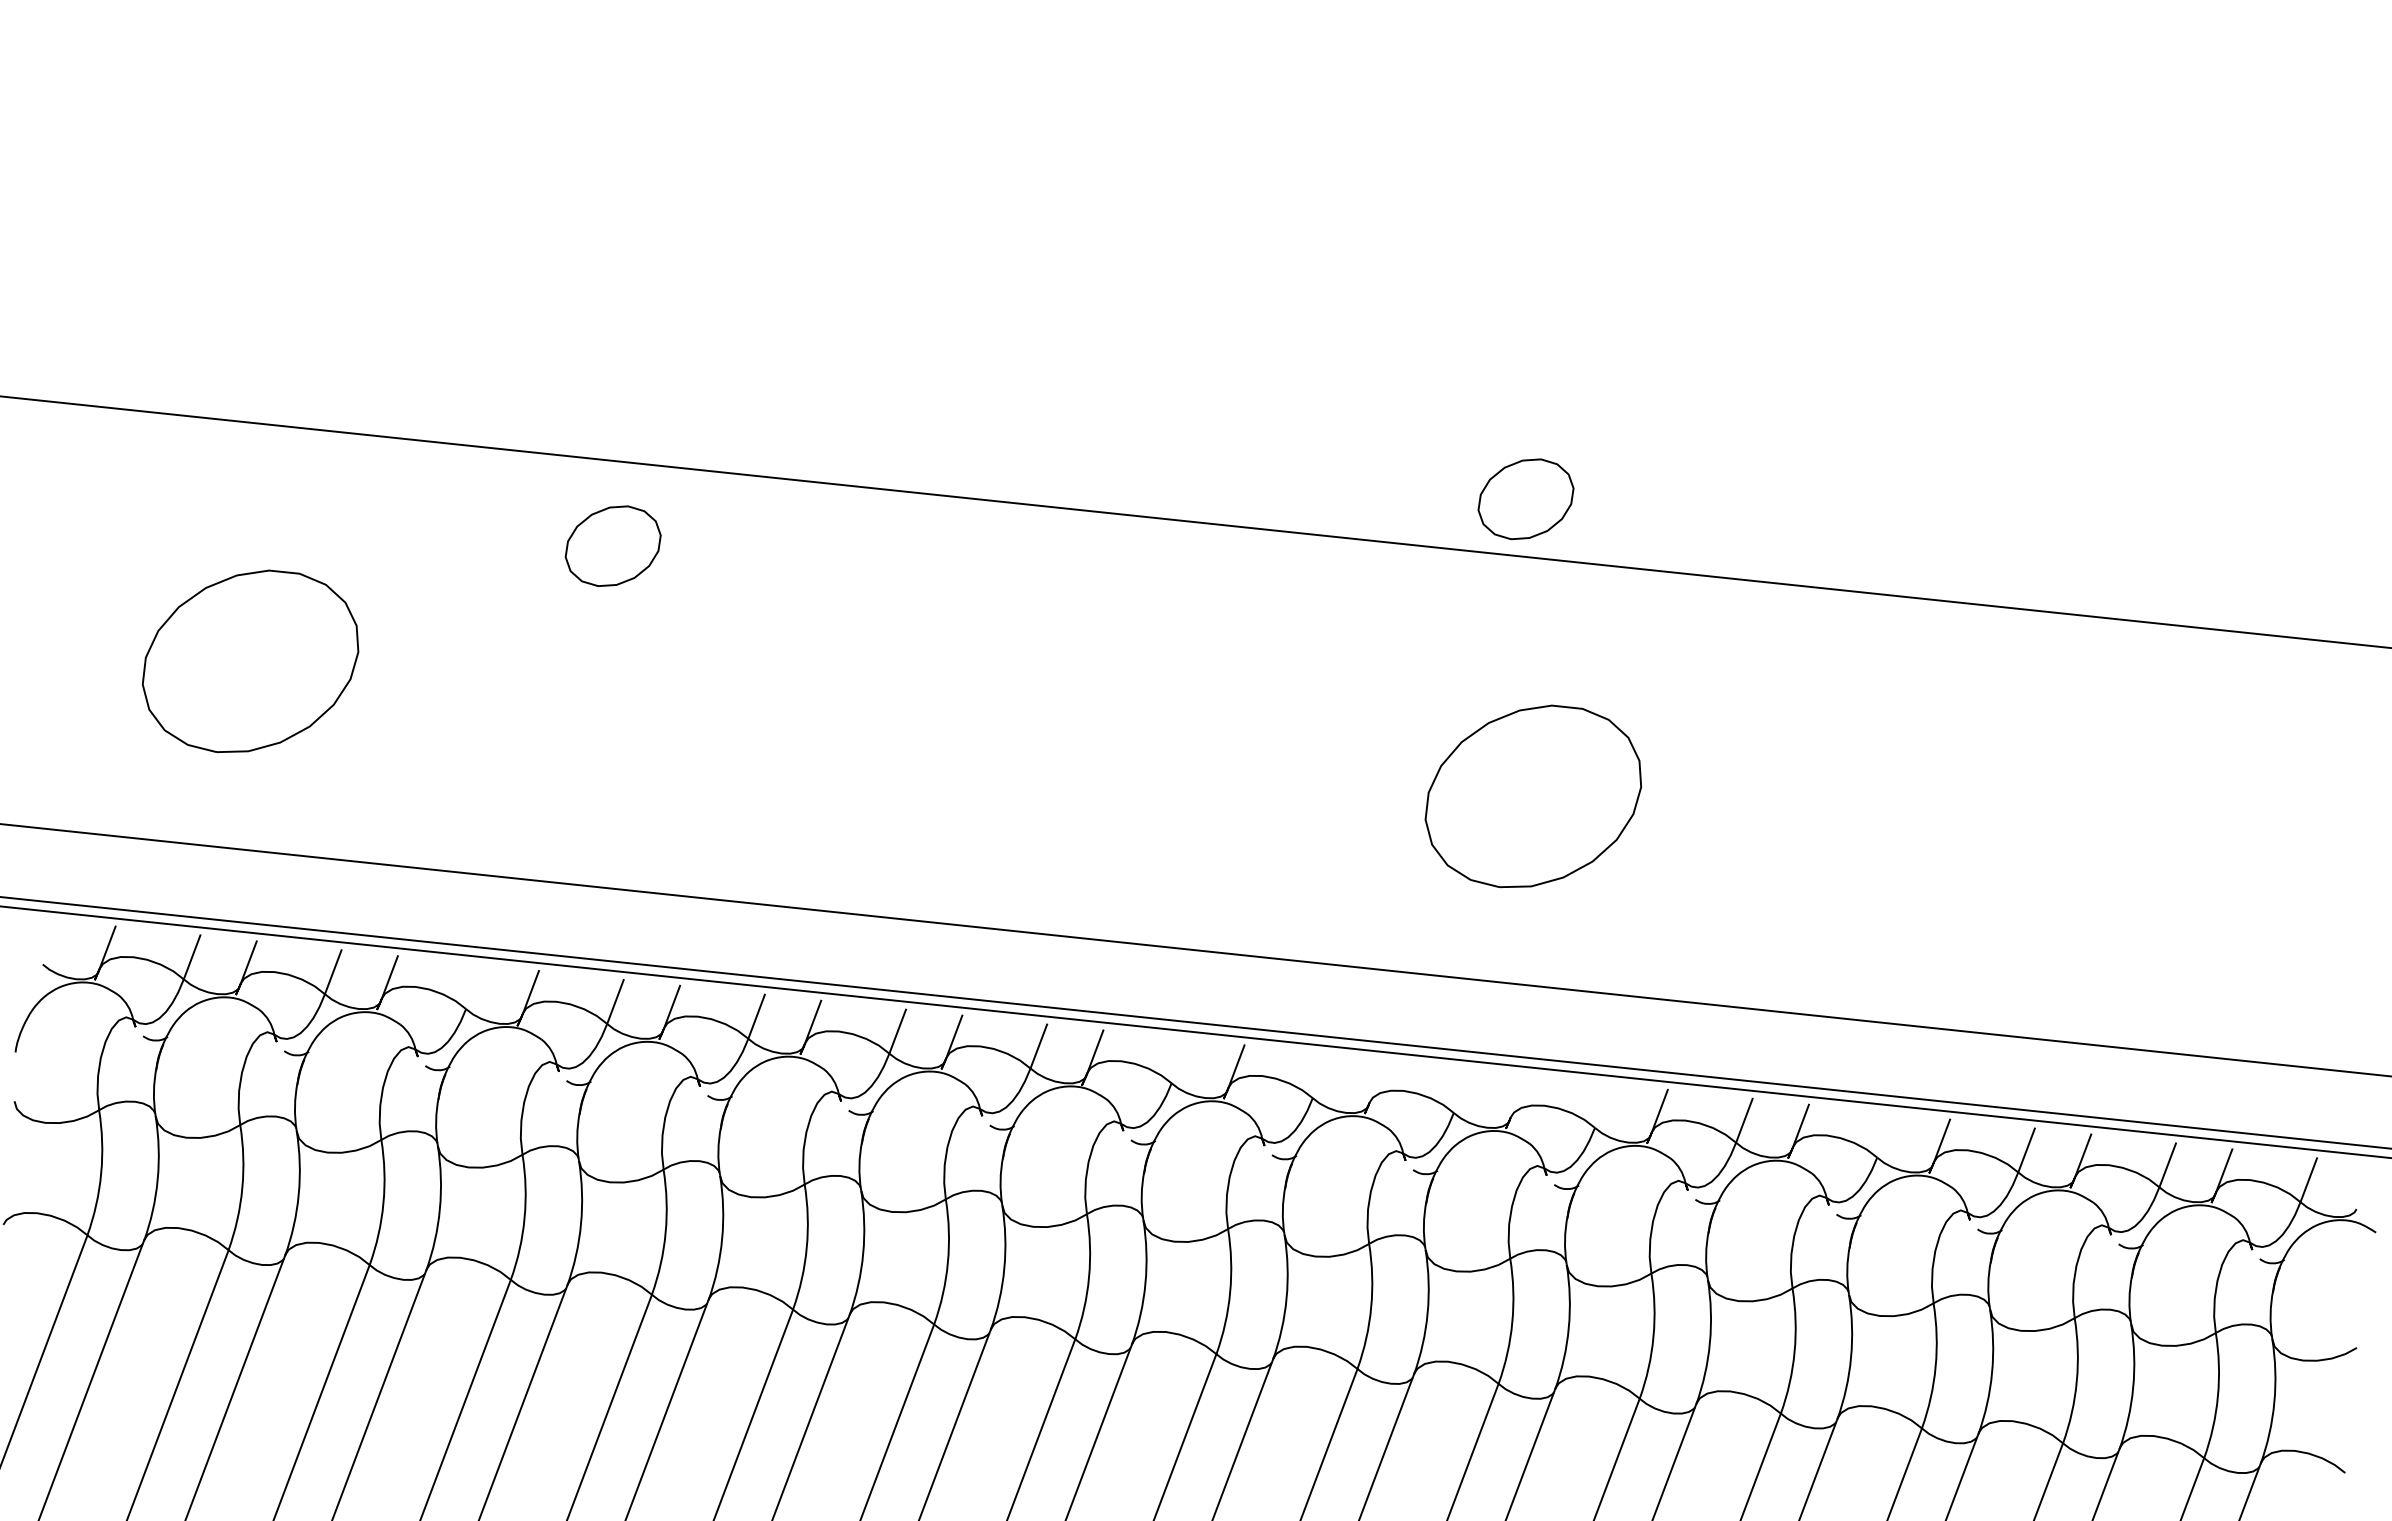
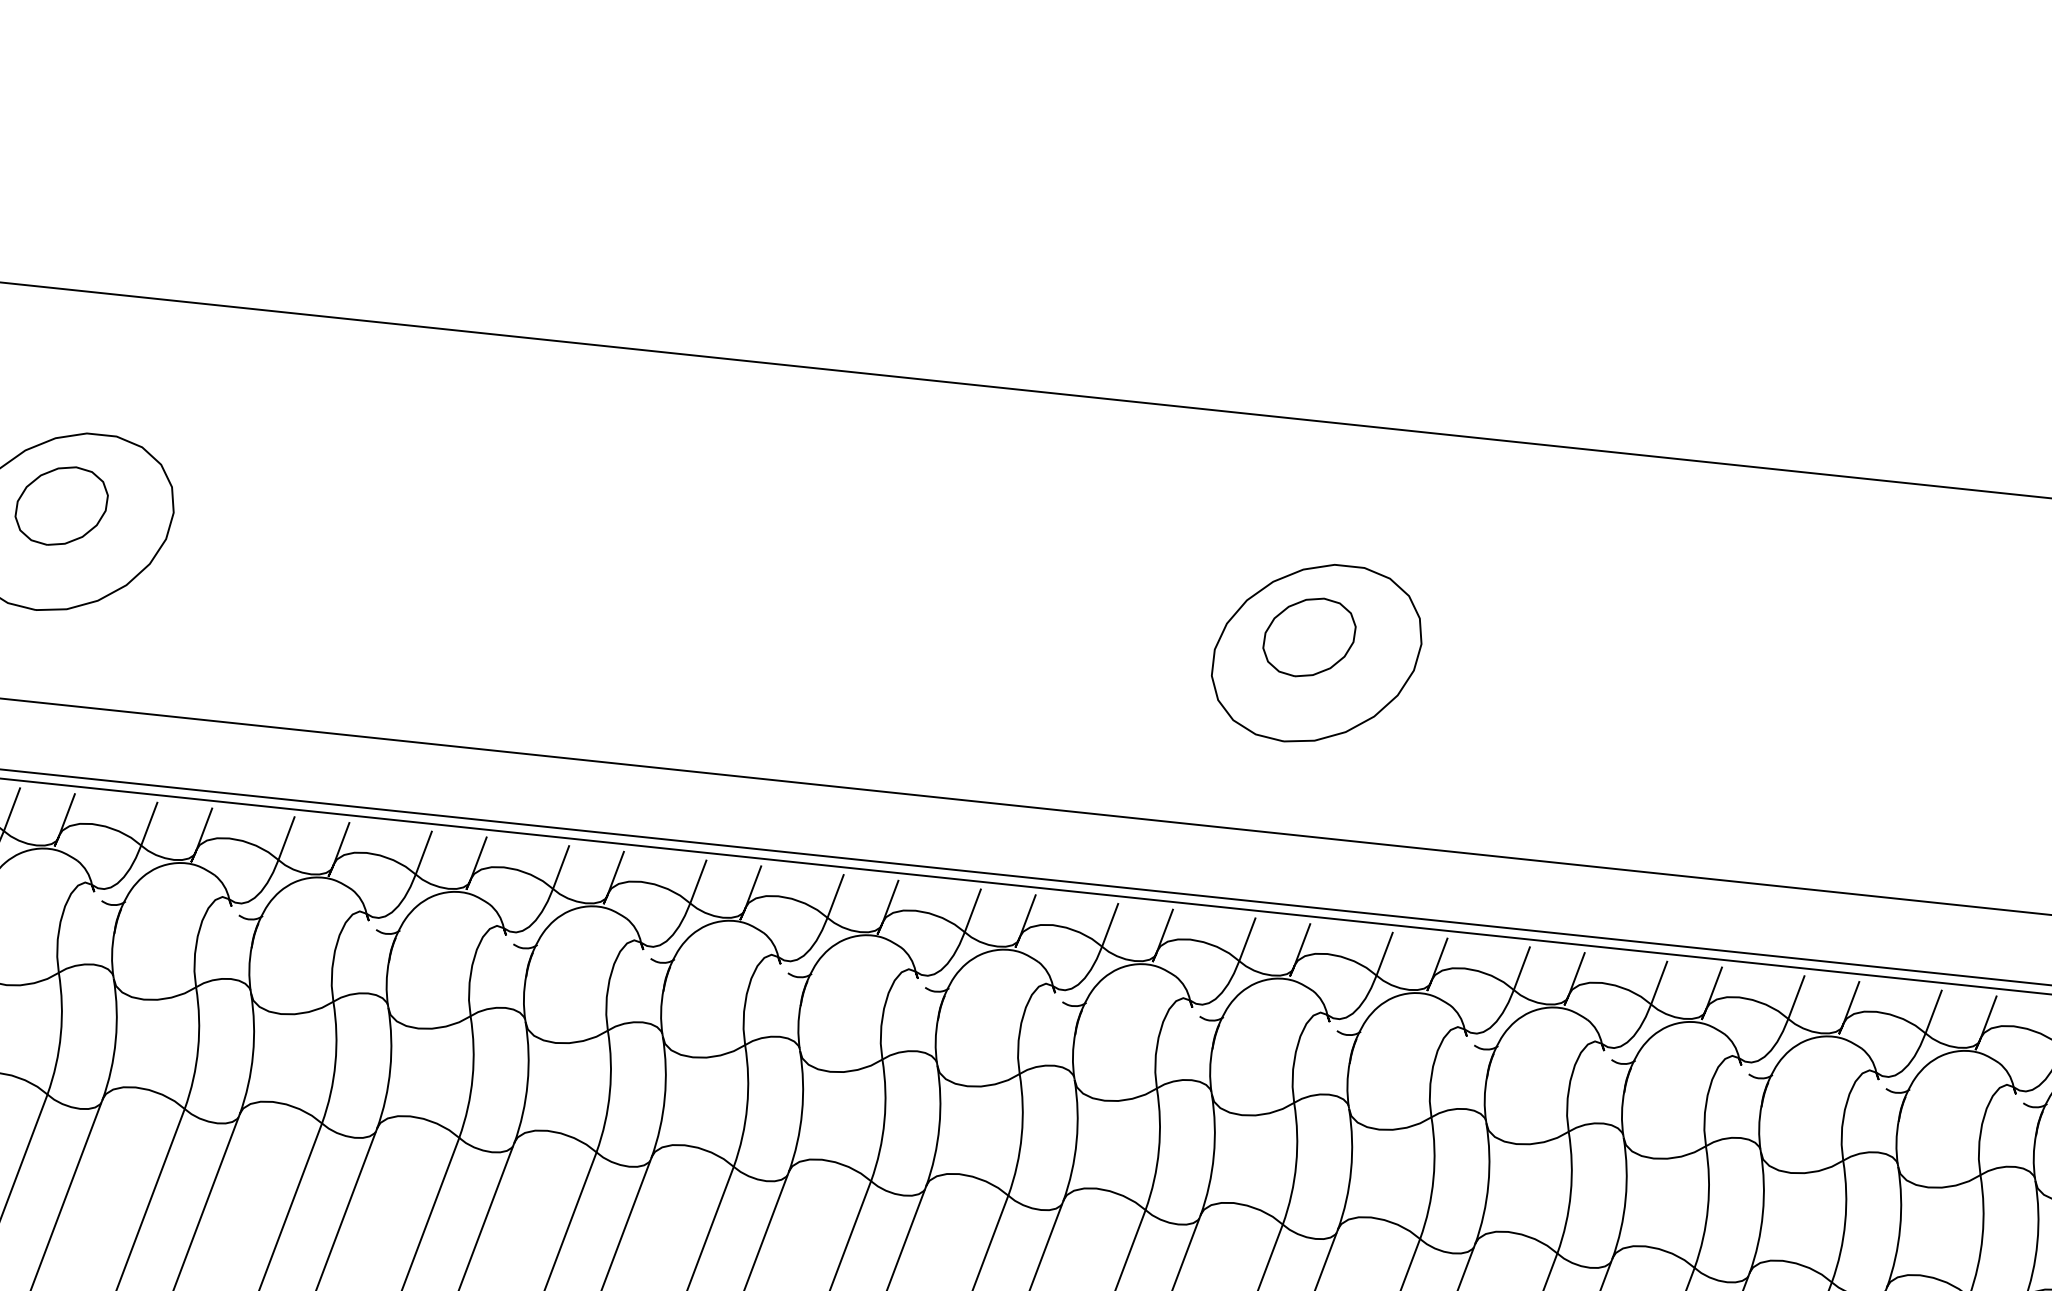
part: (1525, 499) -> (1308, 637), moved
part: (612, 545) -> (61, 505), moved
line: (474, 987) -> (286, 839), added
line: (1179, 1061) -> (972, 910), added
line: (1320, 1076) -> (1109, 925), added
line: (1377, 1081) -> (1165, 930), added
line: (1461, 1091) -> (1246, 940), added
line: (1518, 1096) -> (1302, 945), added
line: (1602, 1105) -> (1383, 953), added
line: (1885, 1135) -> (1659, 982), added

